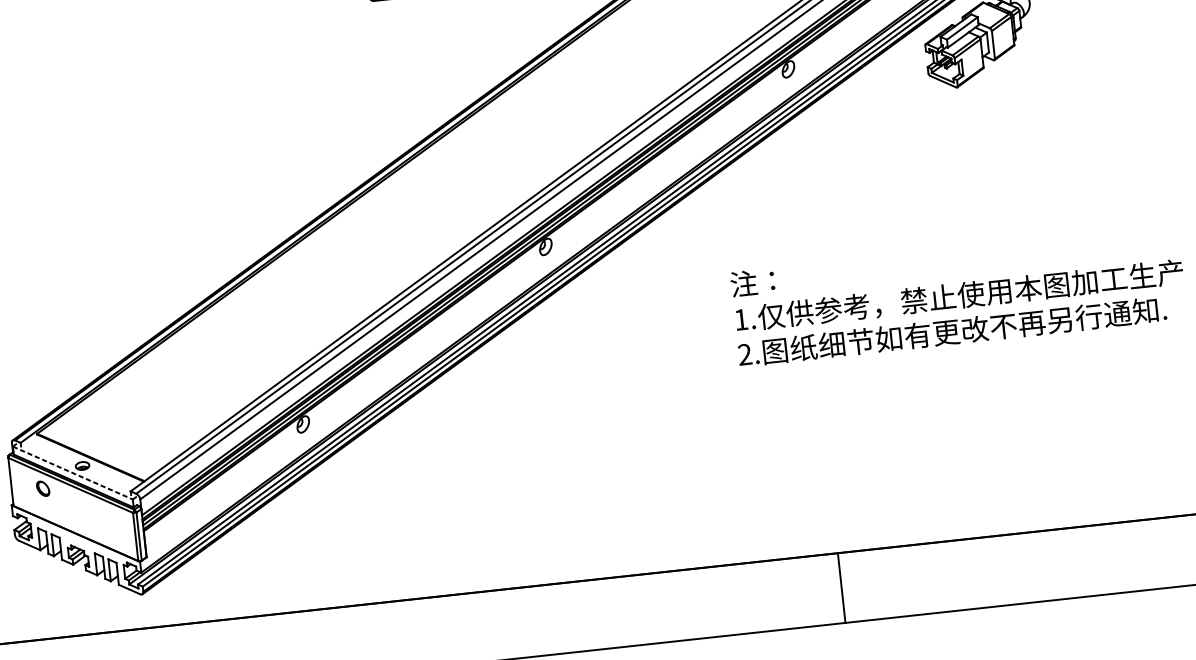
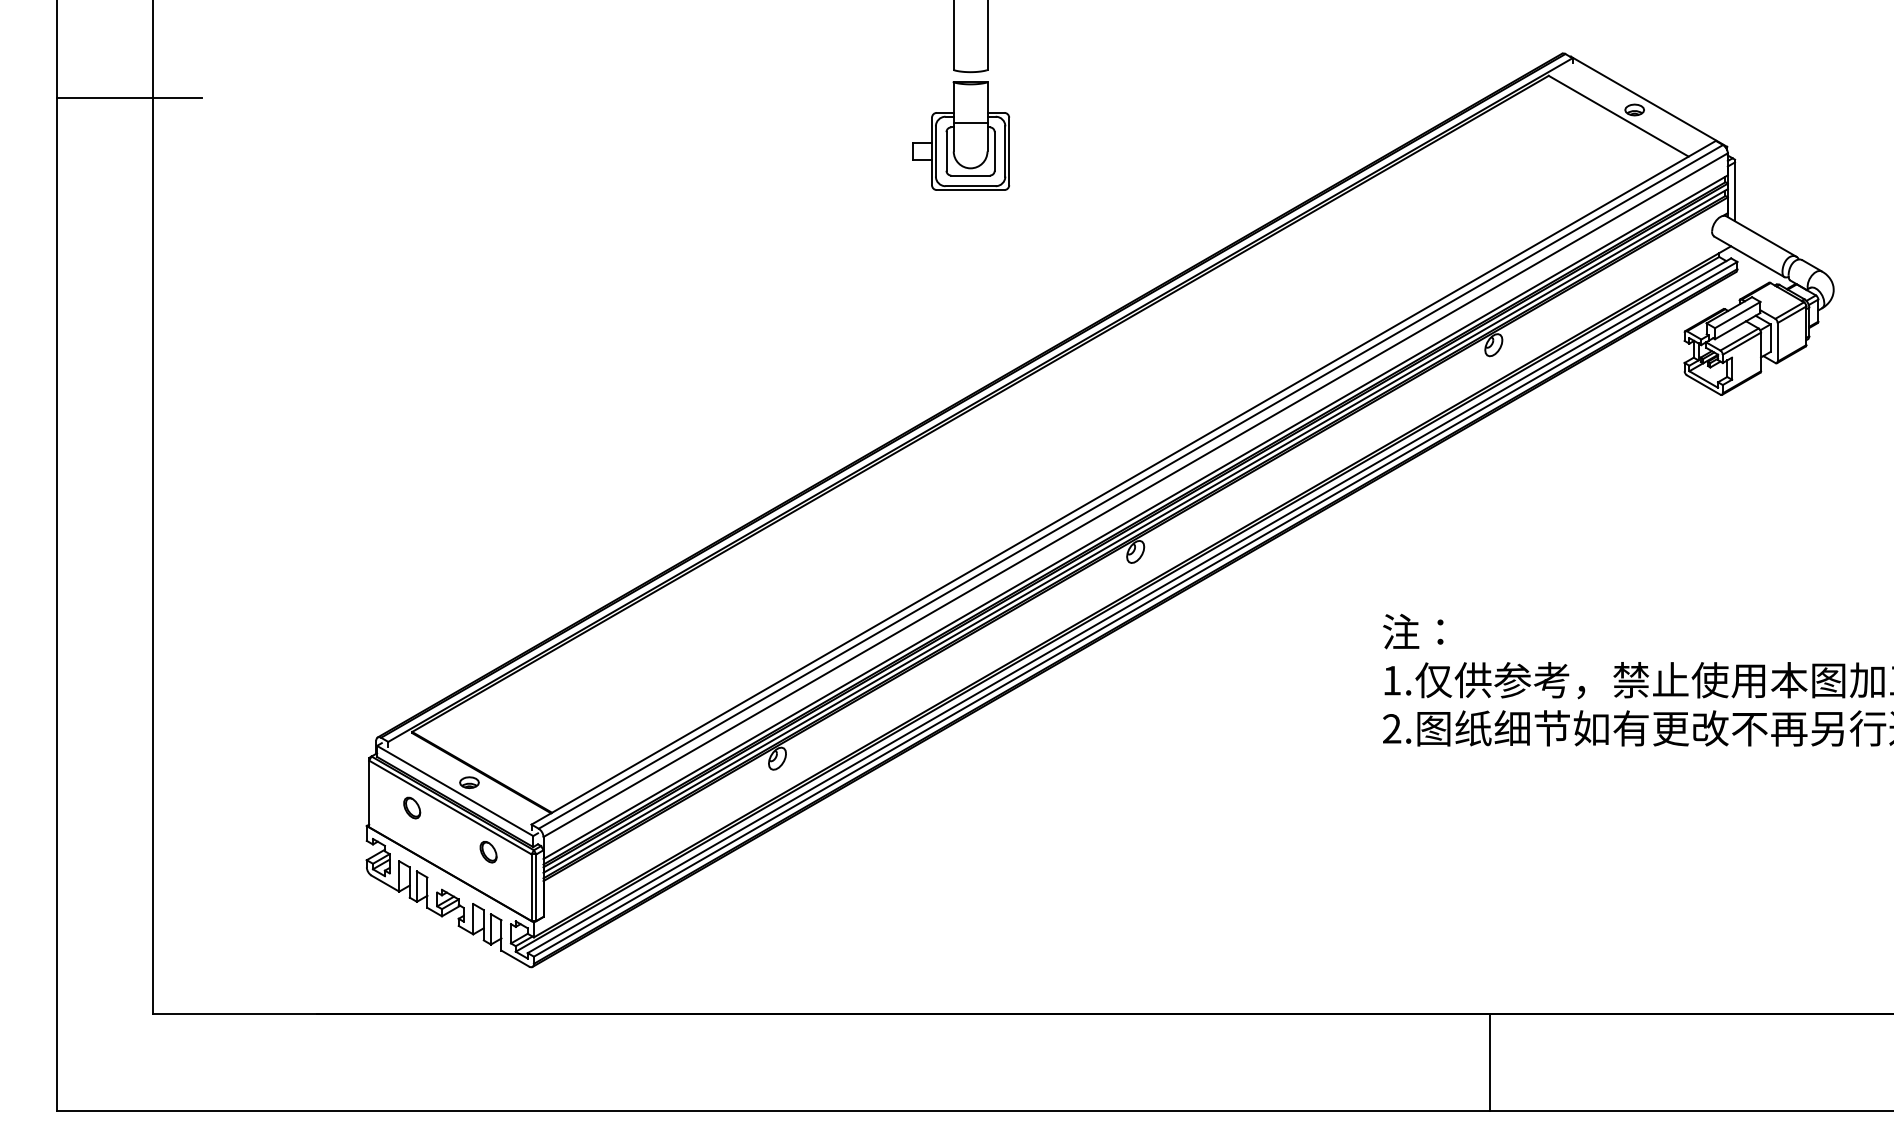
line: (73, 473) -> (455, 791), dashed -> solid
part: (101, 514) -> (488, 852), added

